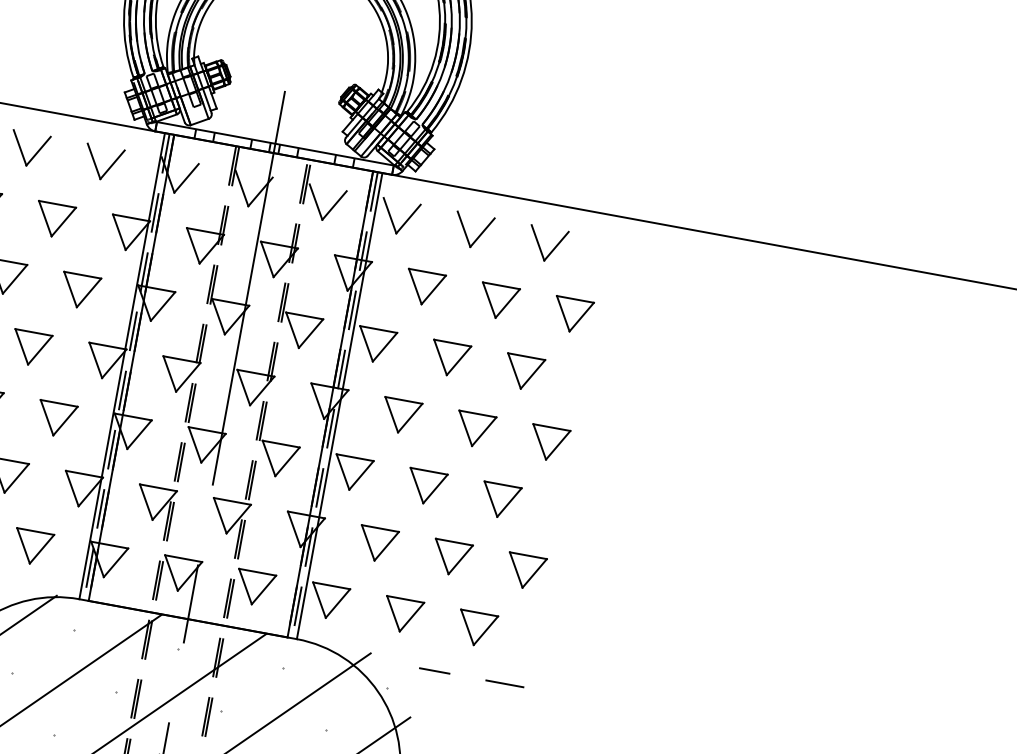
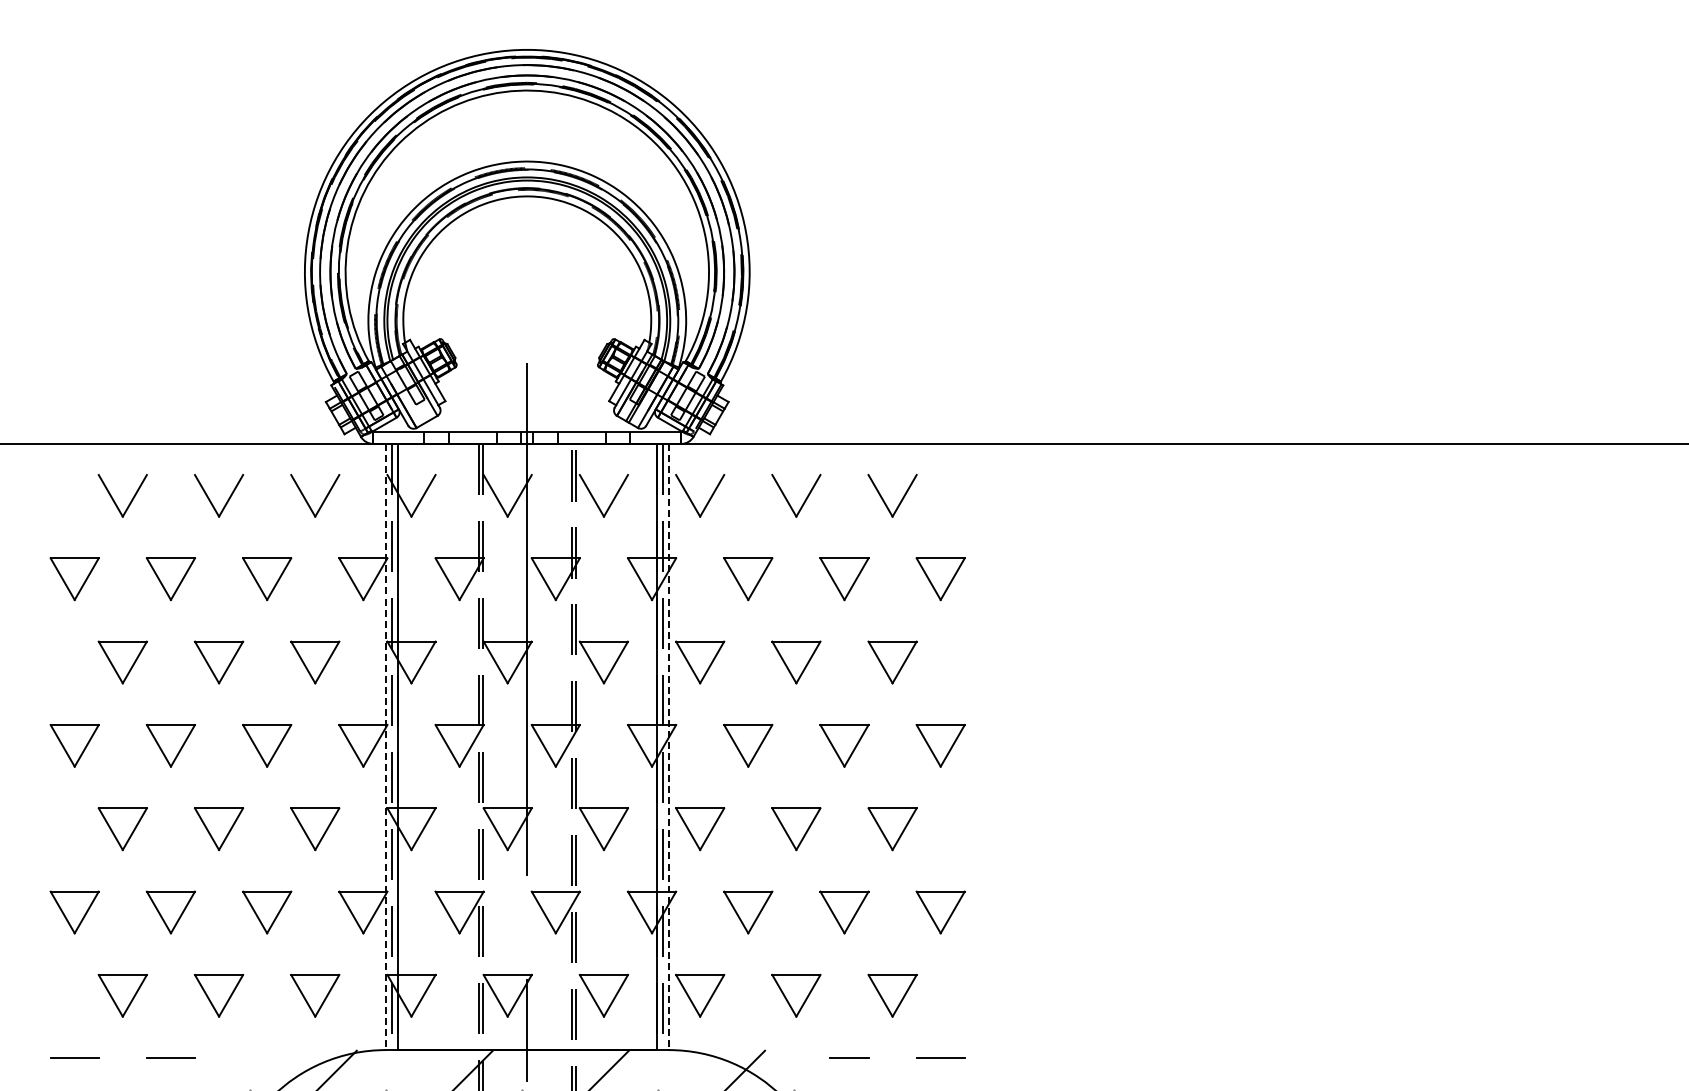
line: (121, 366) -> (385, 747), solid -> dashed
line: (339, 406) -> (668, 747), solid -> dashed

